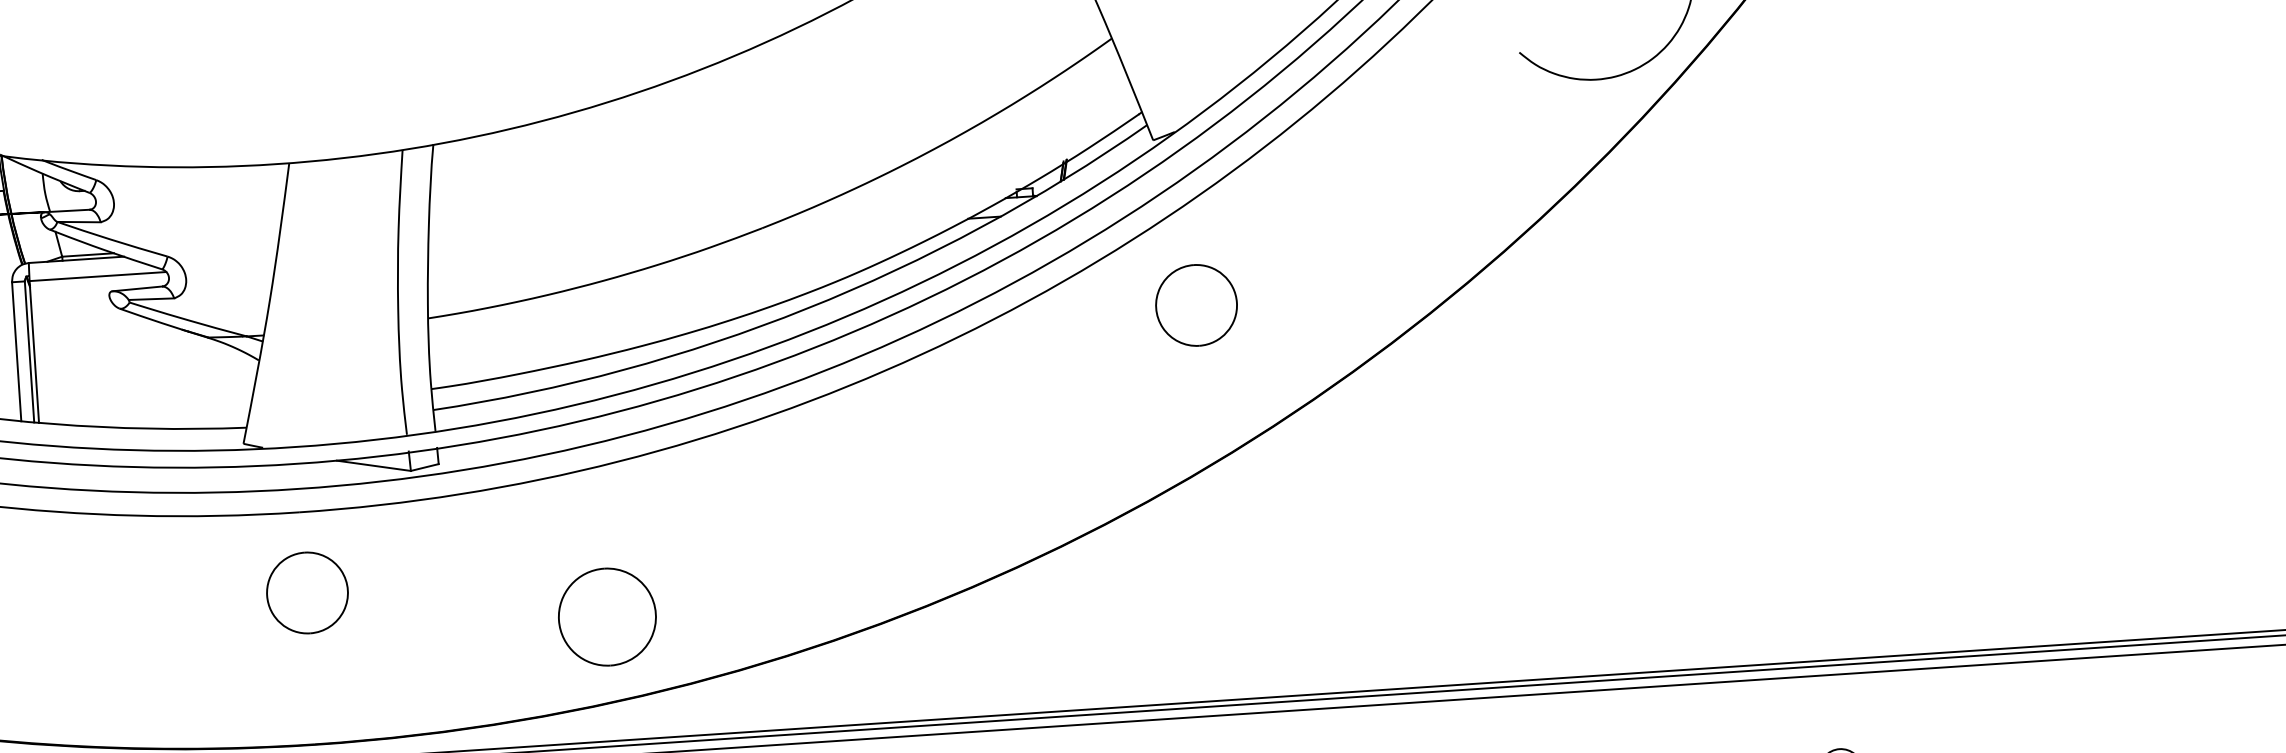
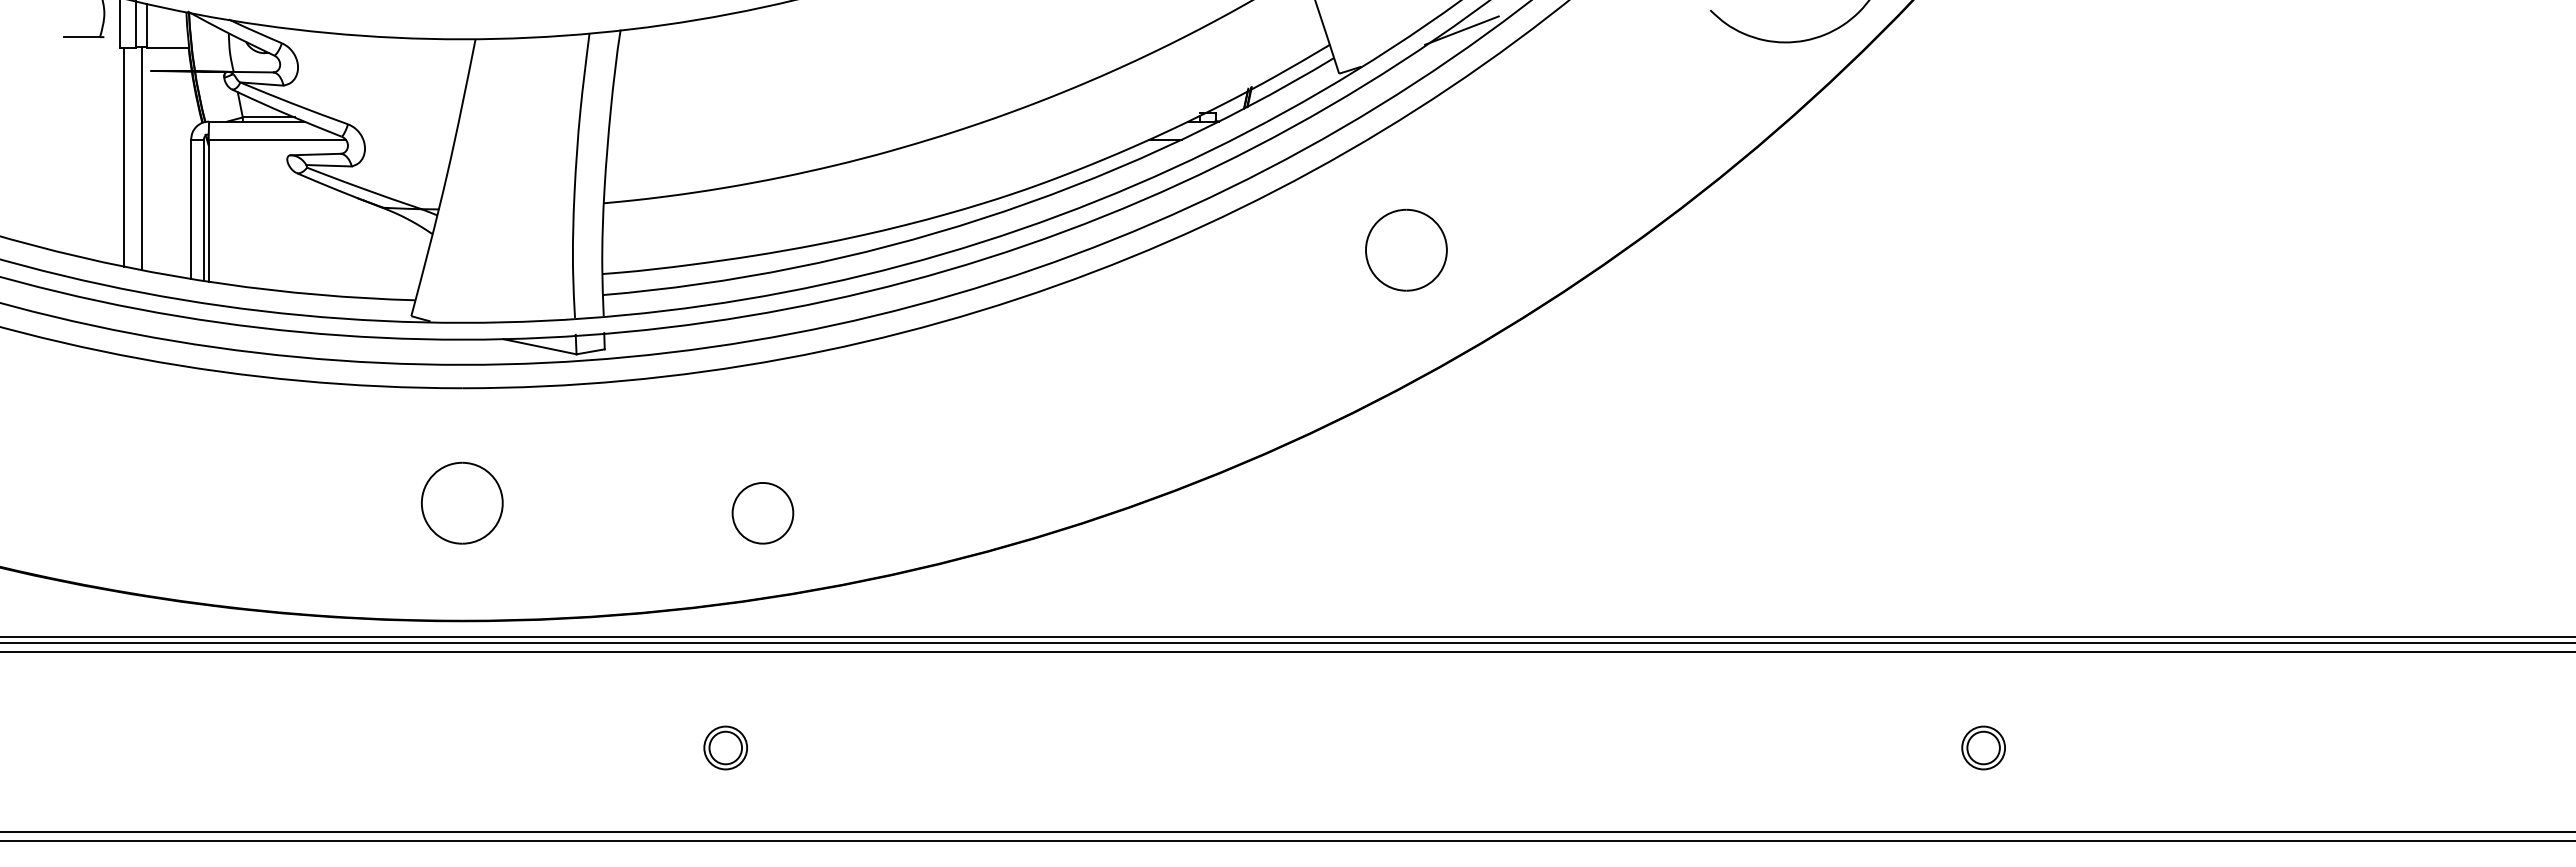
line: (1272, 89) -> (1461, 30), added
part: (1196, 304) -> (1406, 249), moved
part: (307, 592) -> (462, 502), moved
part: (606, 617) -> (762, 513), size x0.62

